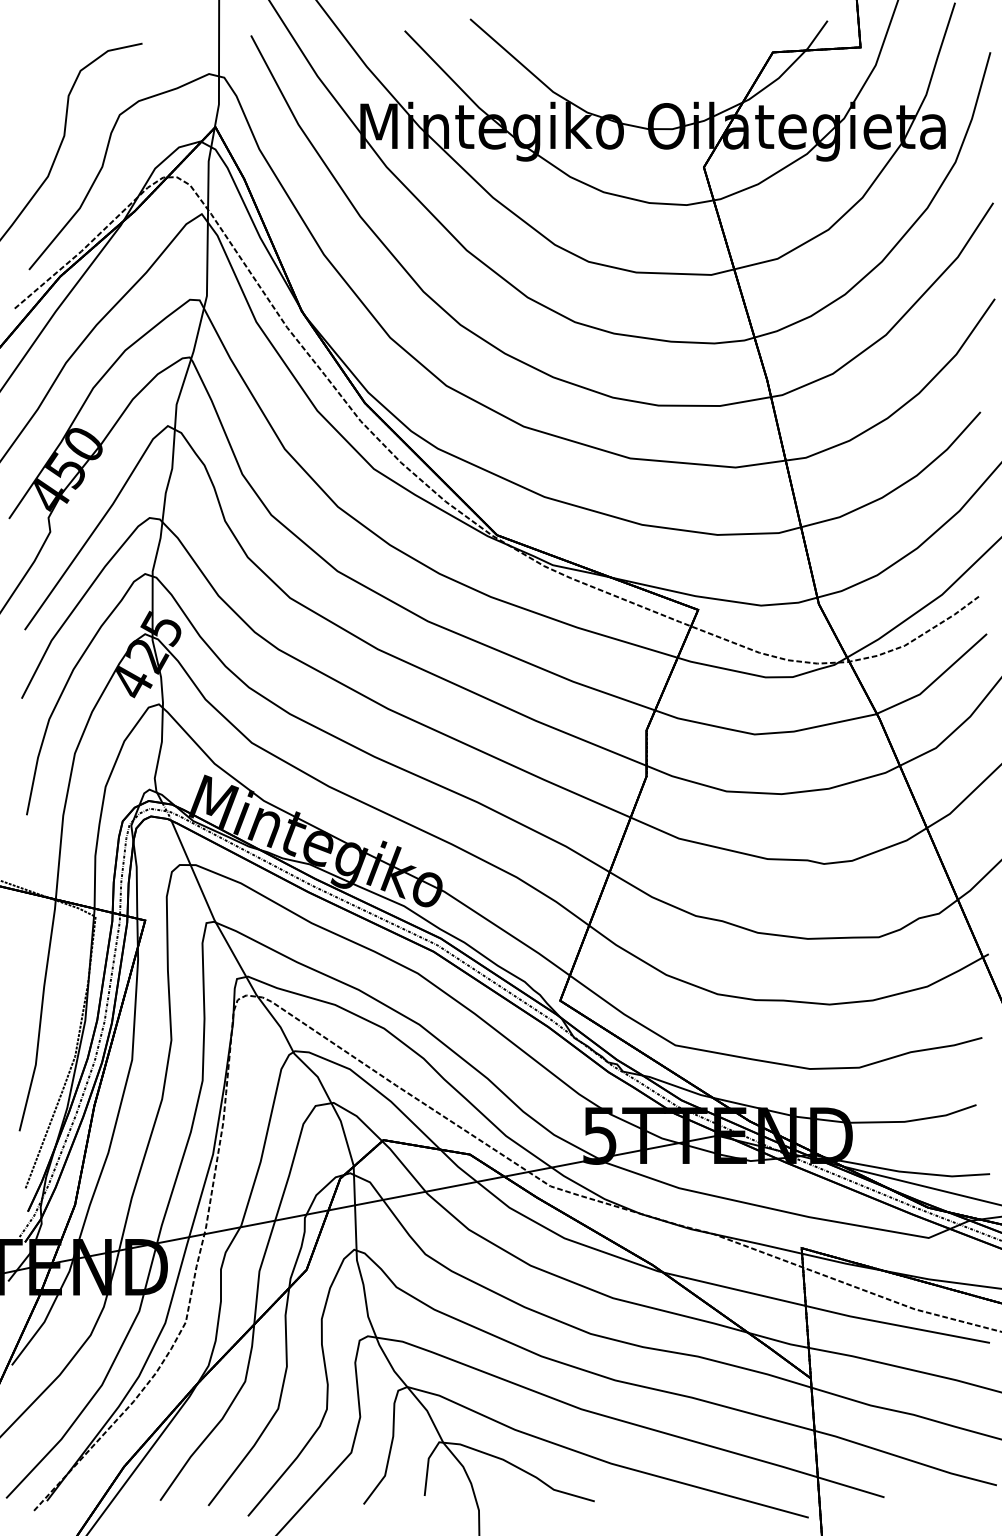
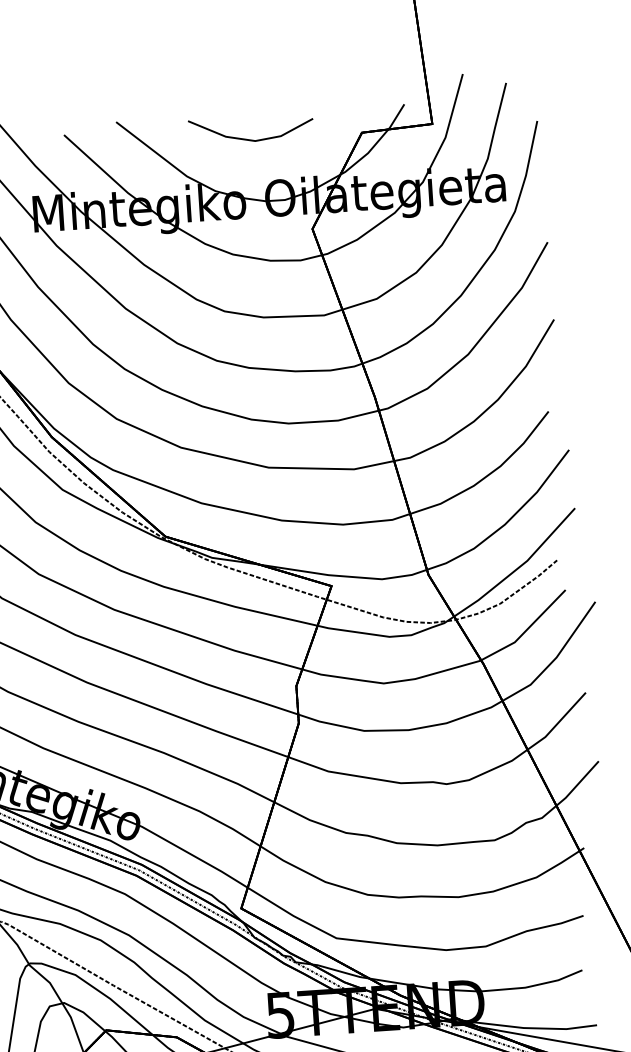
line: (630, 50) -> (247, 138), added

